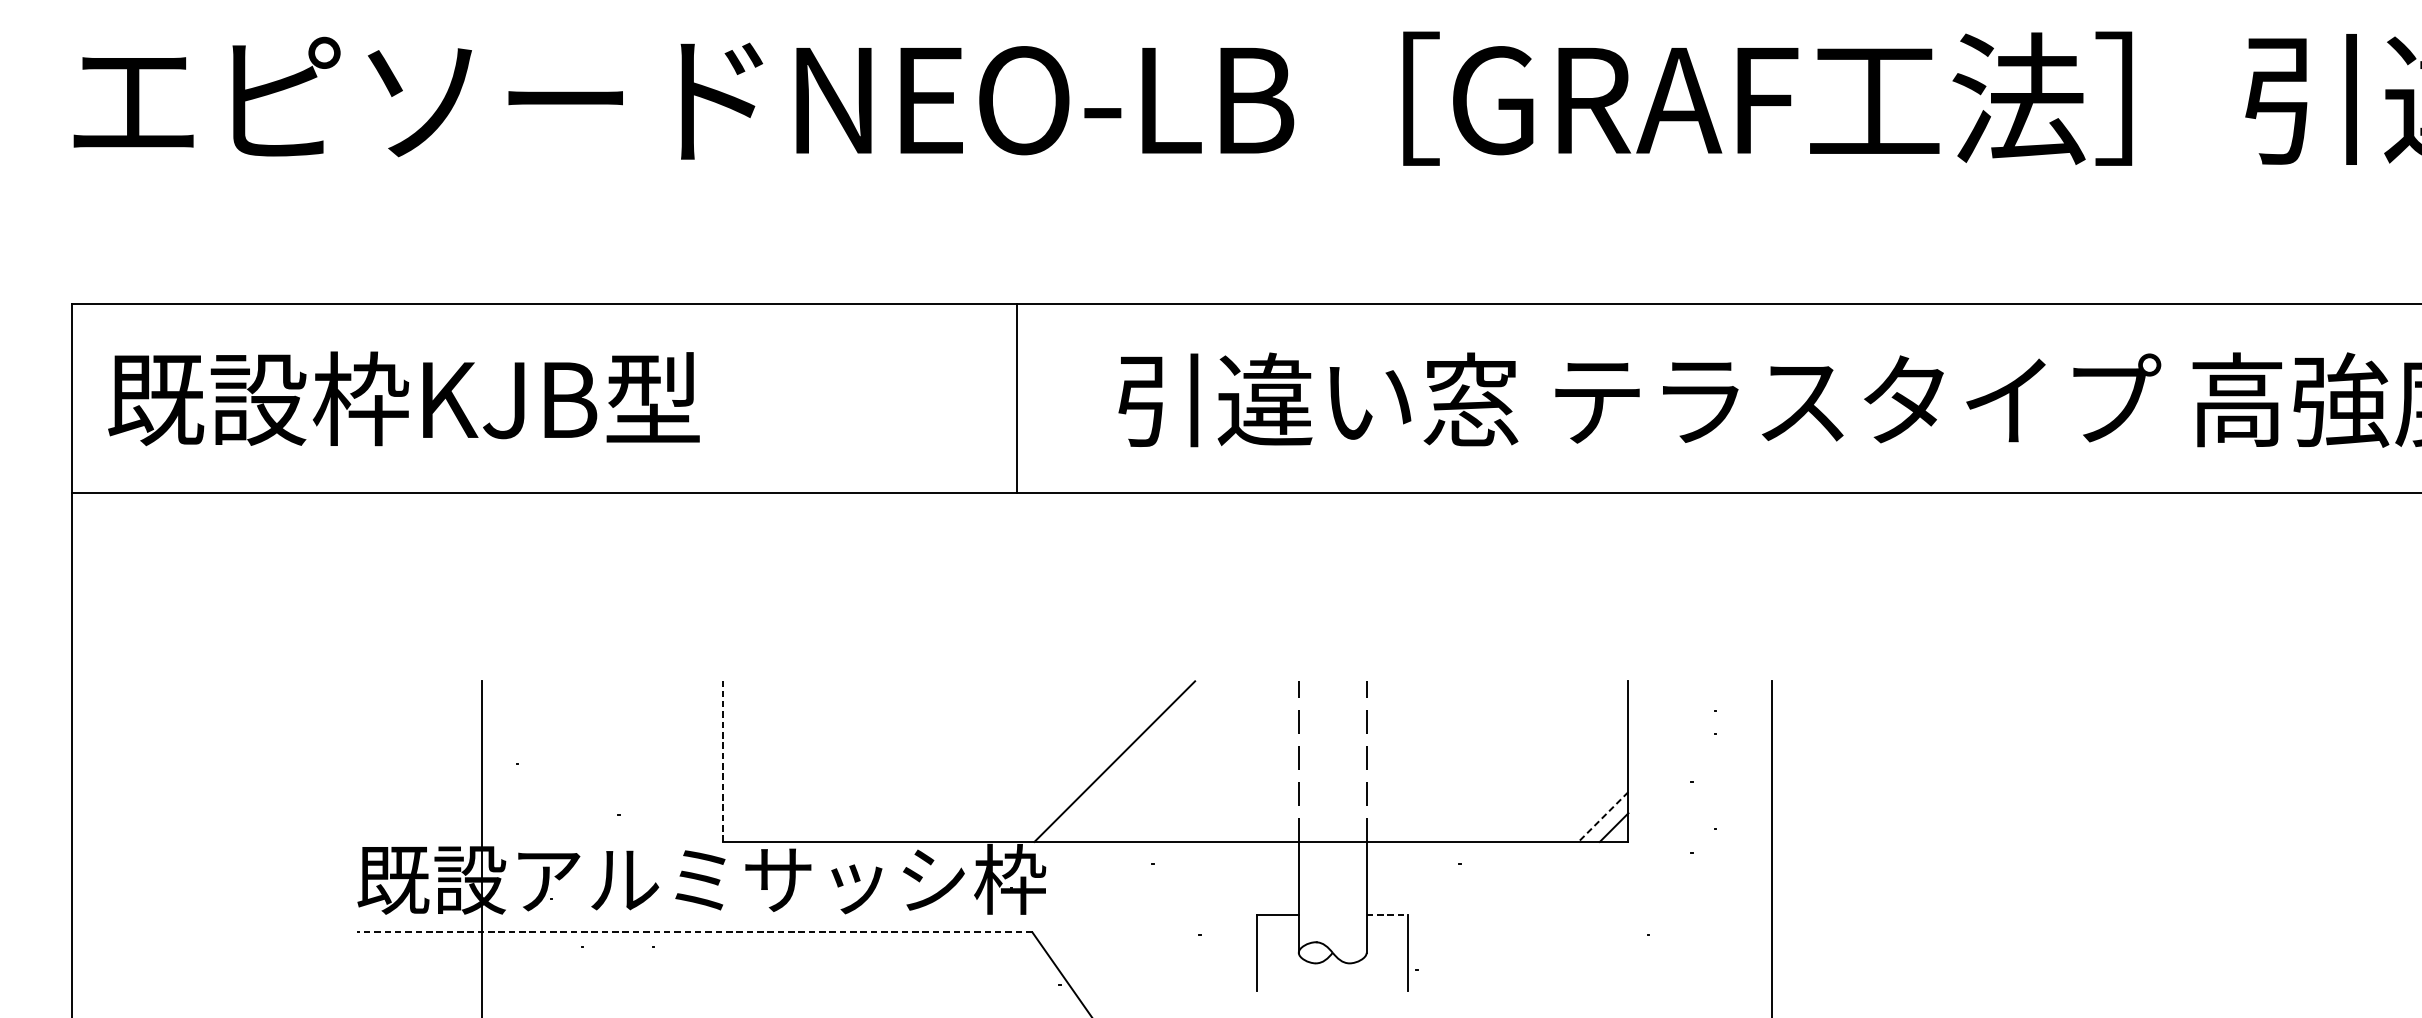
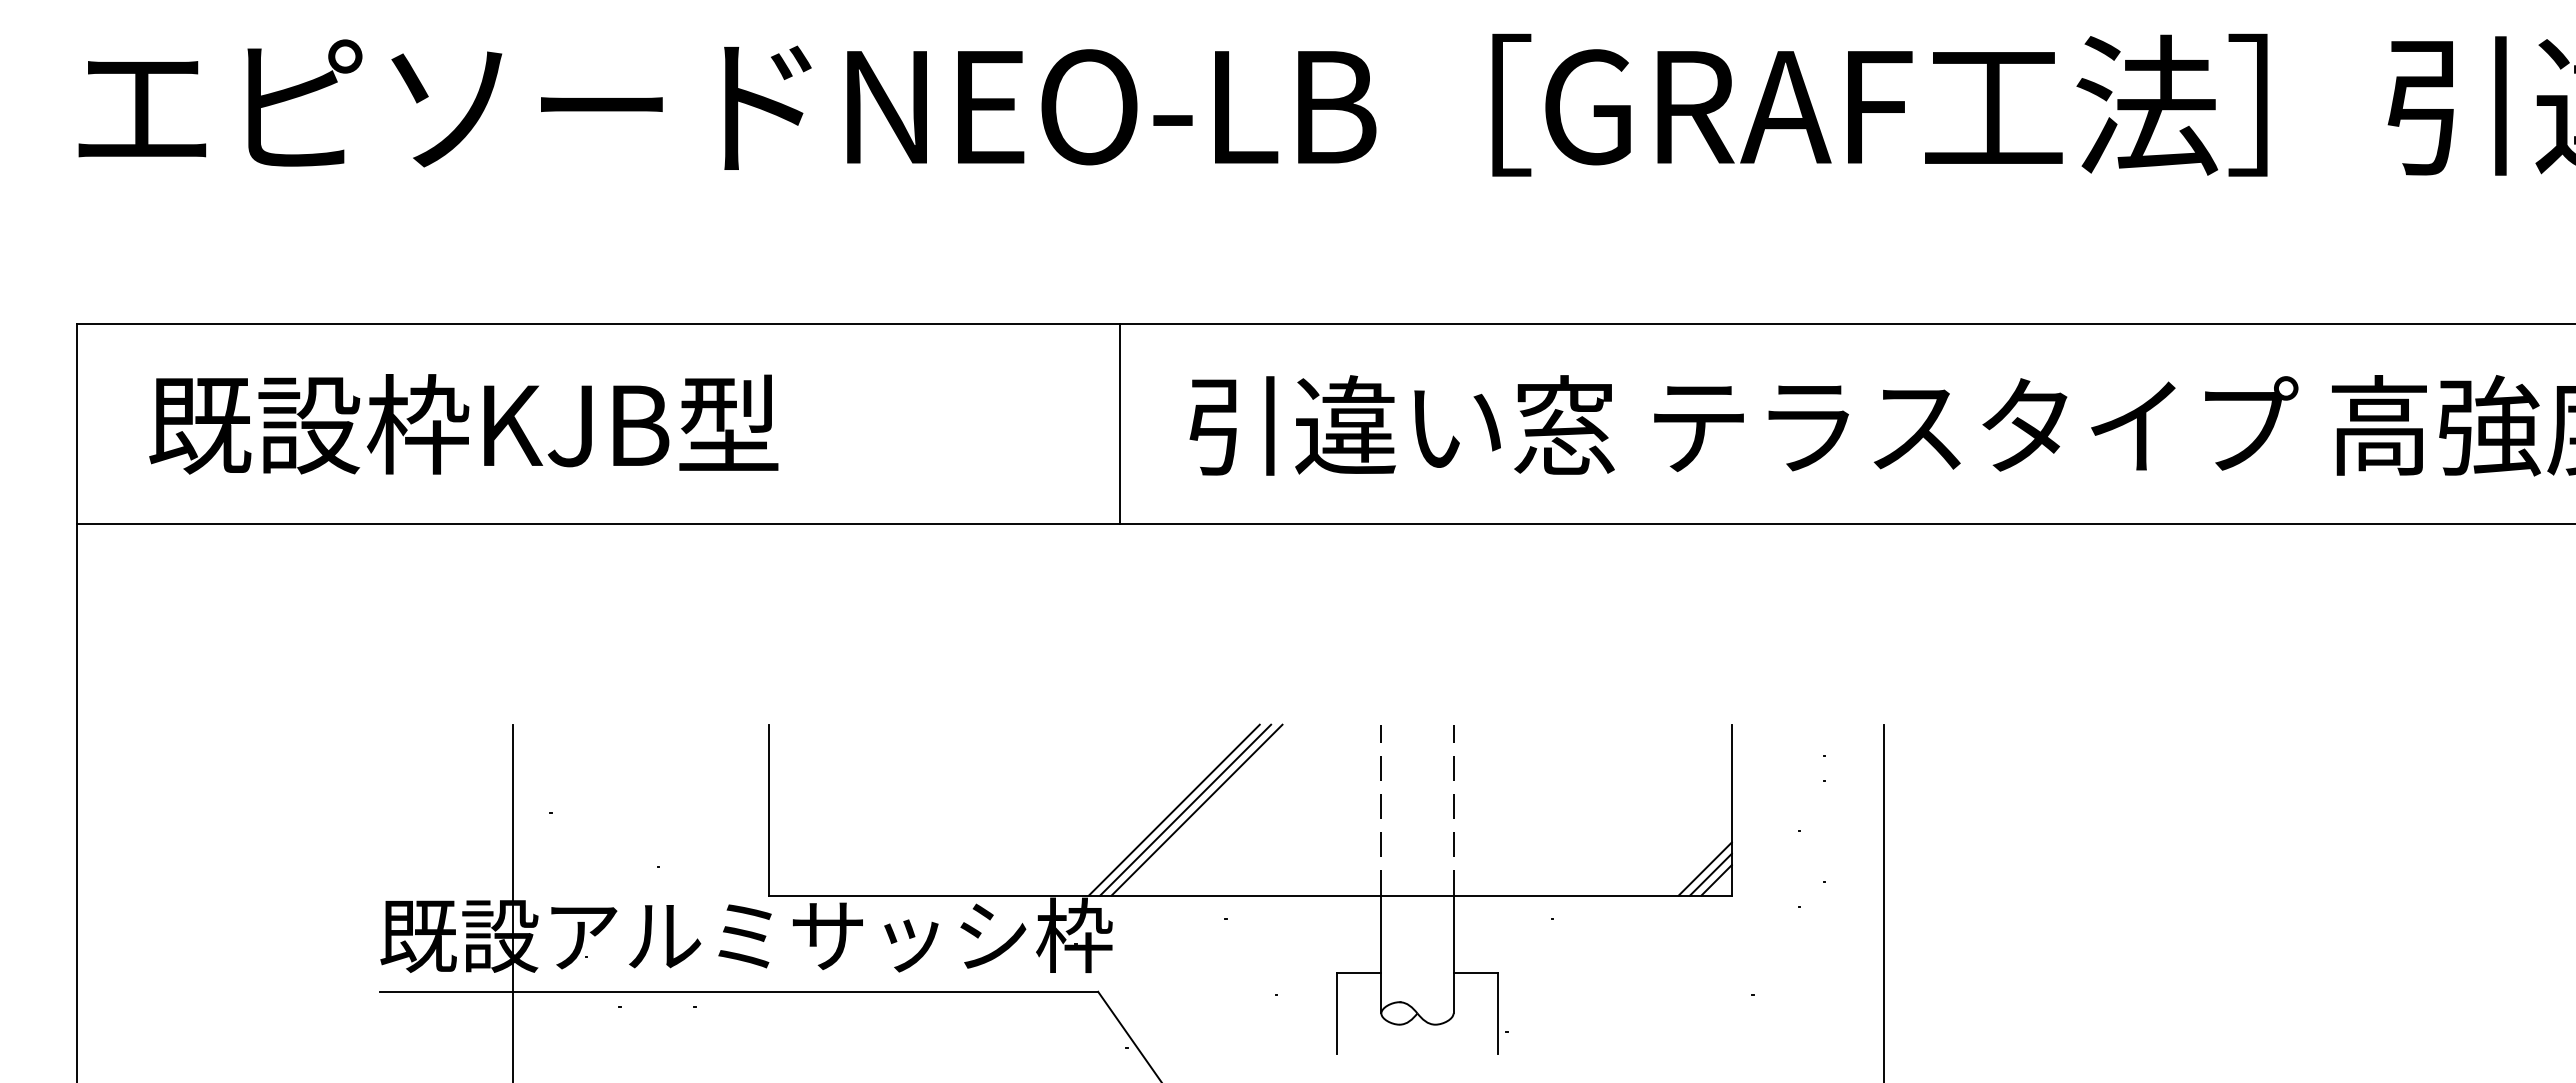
text: (403, 398) -> (463, 424), moved
line: (1016, 398) -> (1119, 423), moved
line: (723, 761) -> (769, 809), dashed -> solid
line: (1103, 761) -> (1173, 809), added
line: (1124, 761) -> (1196, 809), added
line: (1603, 817) -> (1705, 869), dashed -> solid
line: (1608, 822) -> (1710, 874), added
line: (1388, 915) -> (1476, 973), dashed -> solid
line: (694, 932) -> (738, 991), dashed -> solid

